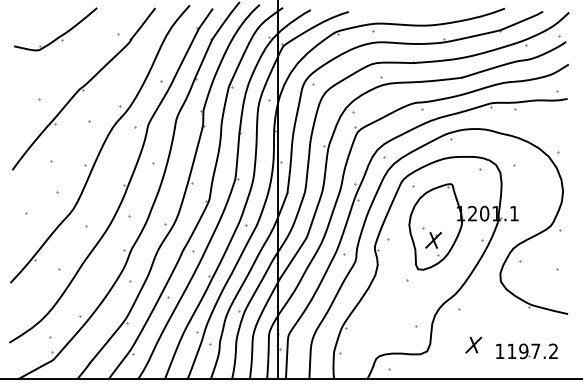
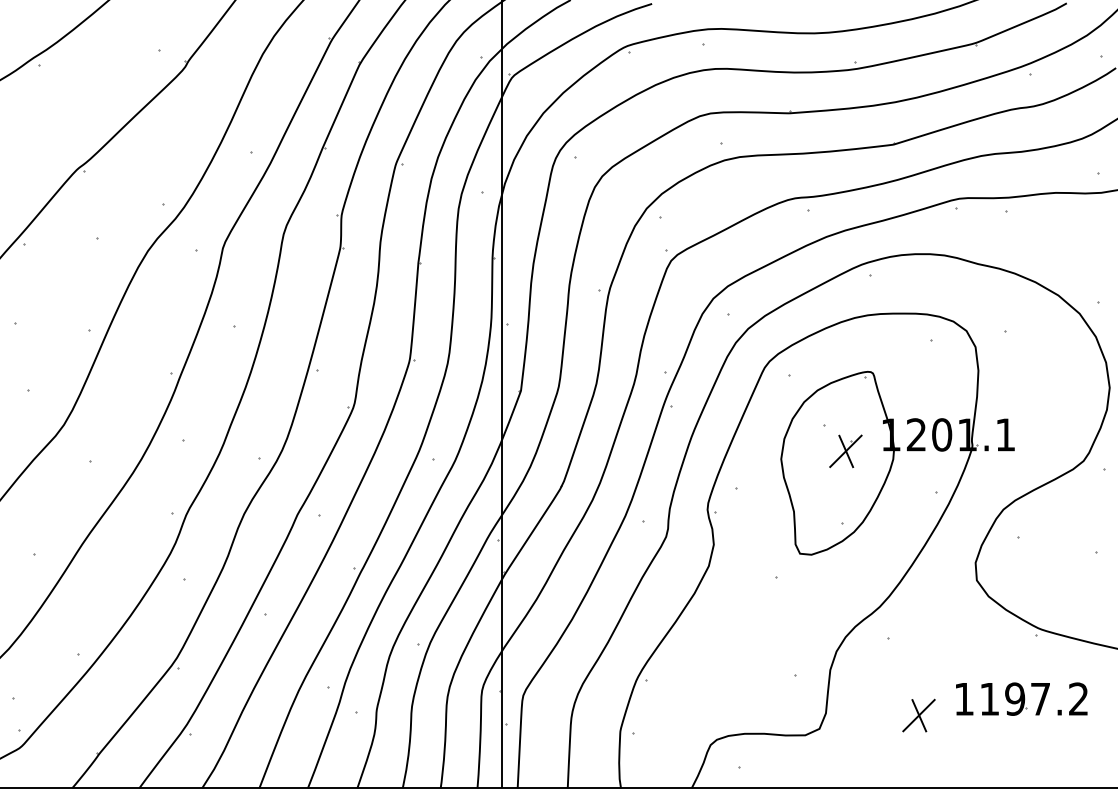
part: (431, 237) -> (841, 445), moved
part: (526, 351) -> (1020, 699), moved

